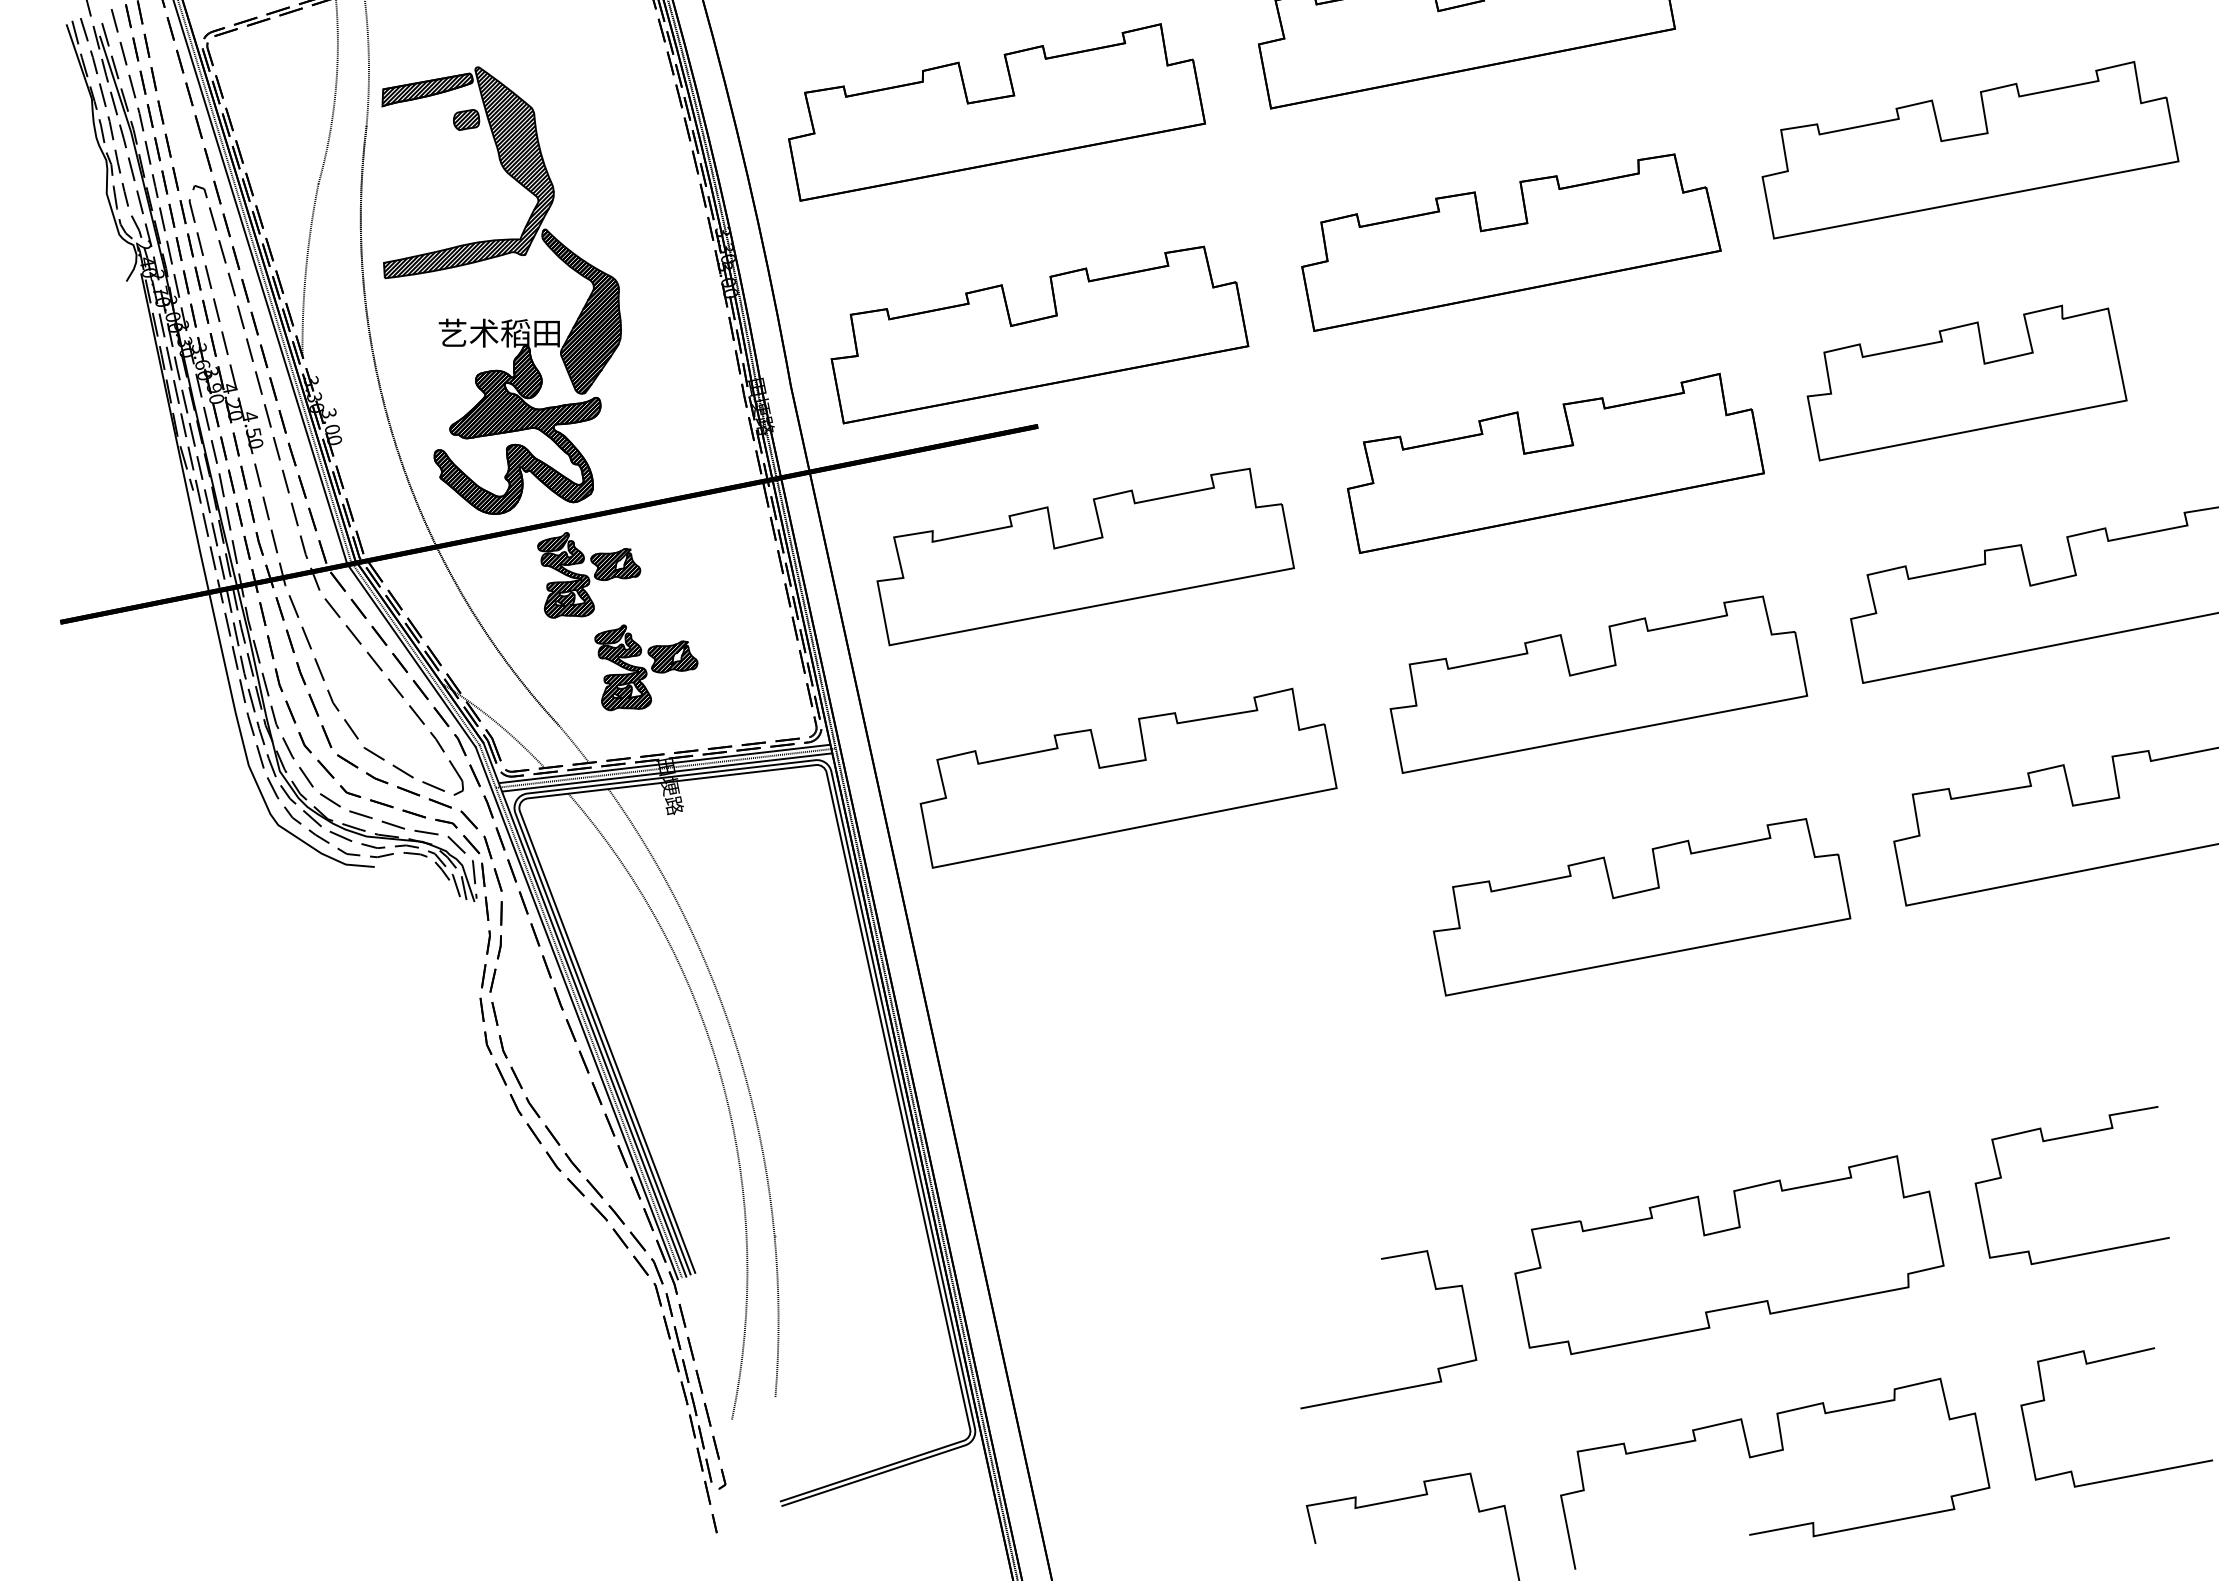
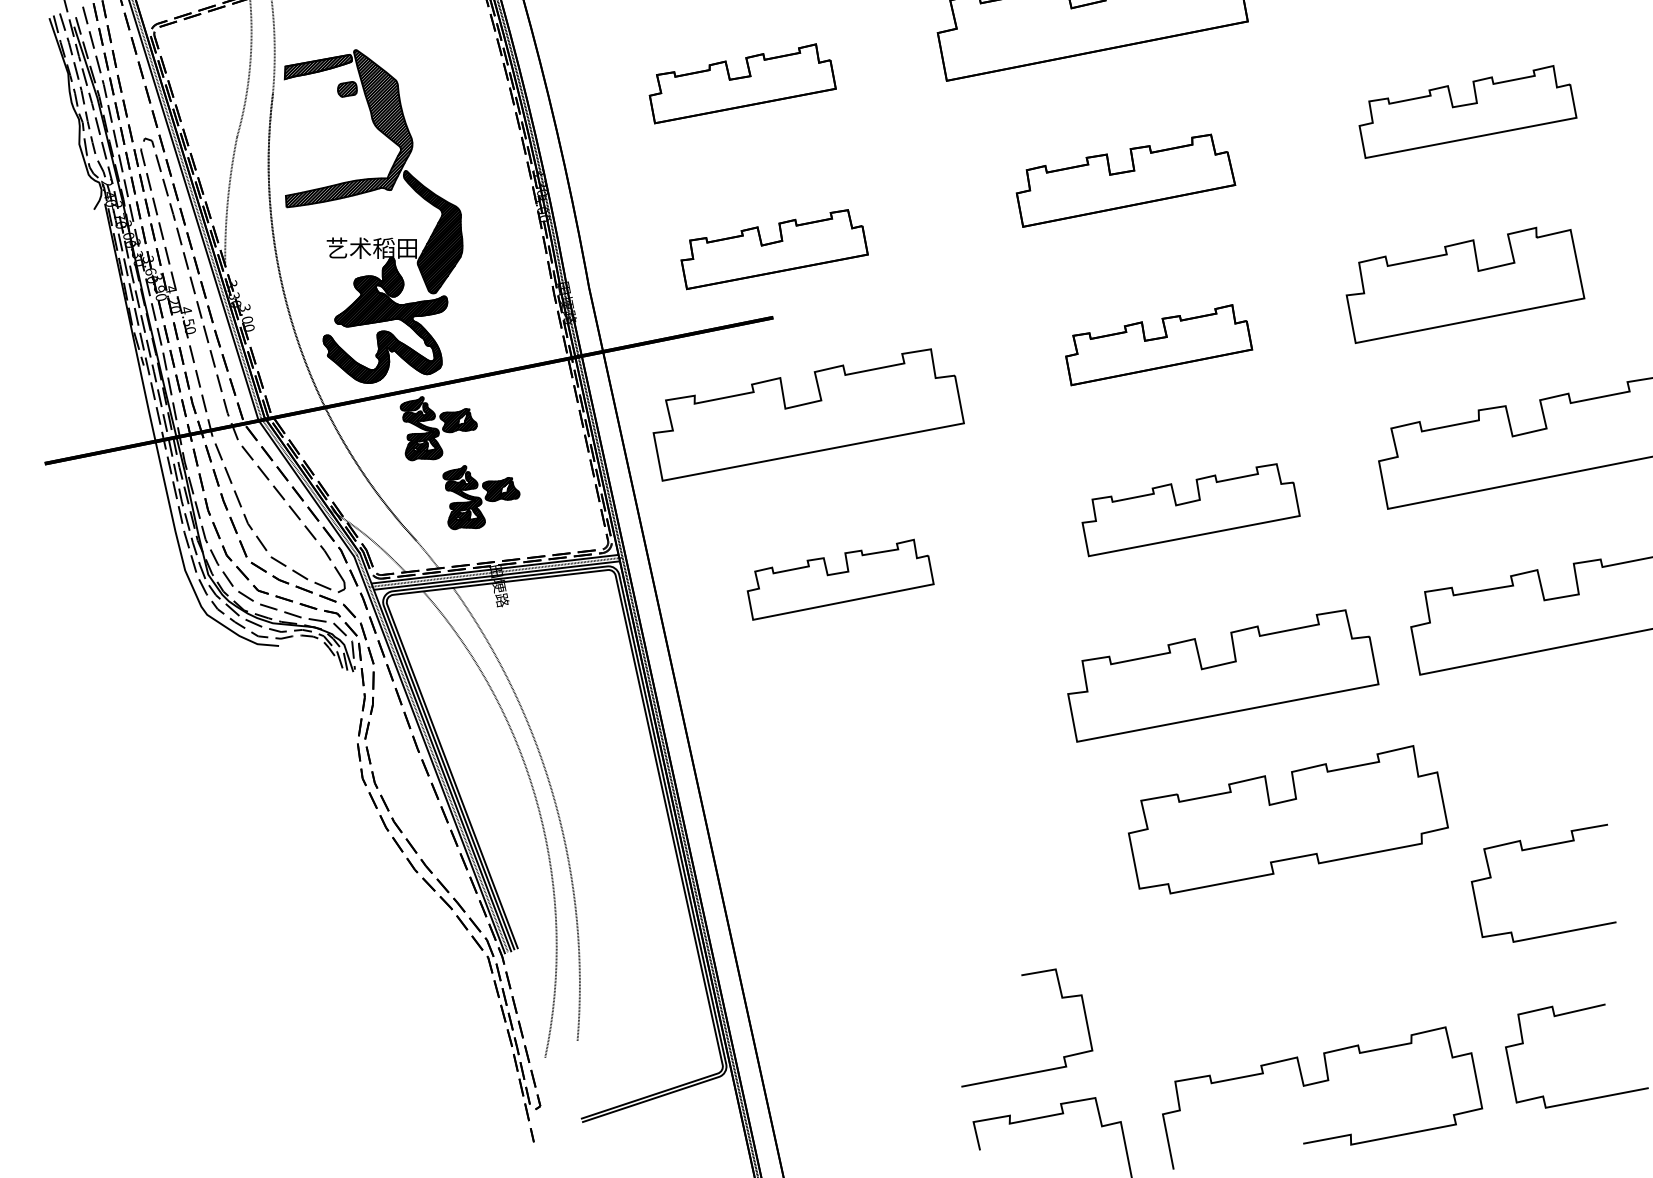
part: (997, 112) -> (743, 83), size x0.6
part: (1970, 150) -> (1468, 112), size x0.7
part: (1511, 242) -> (1126, 180), size x0.7
part: (1039, 334) -> (774, 249), size x0.6
part: (1555, 462) -> (1158, 344), size x0.6
part: (1598, 684) -> (1190, 510), size x0.7
part: (1128, 777) -> (840, 579), size x0.6
part: (1729, 1255) -> (1288, 819), moved
curve: (1398, 1388) -> (1034, 1071), moved

